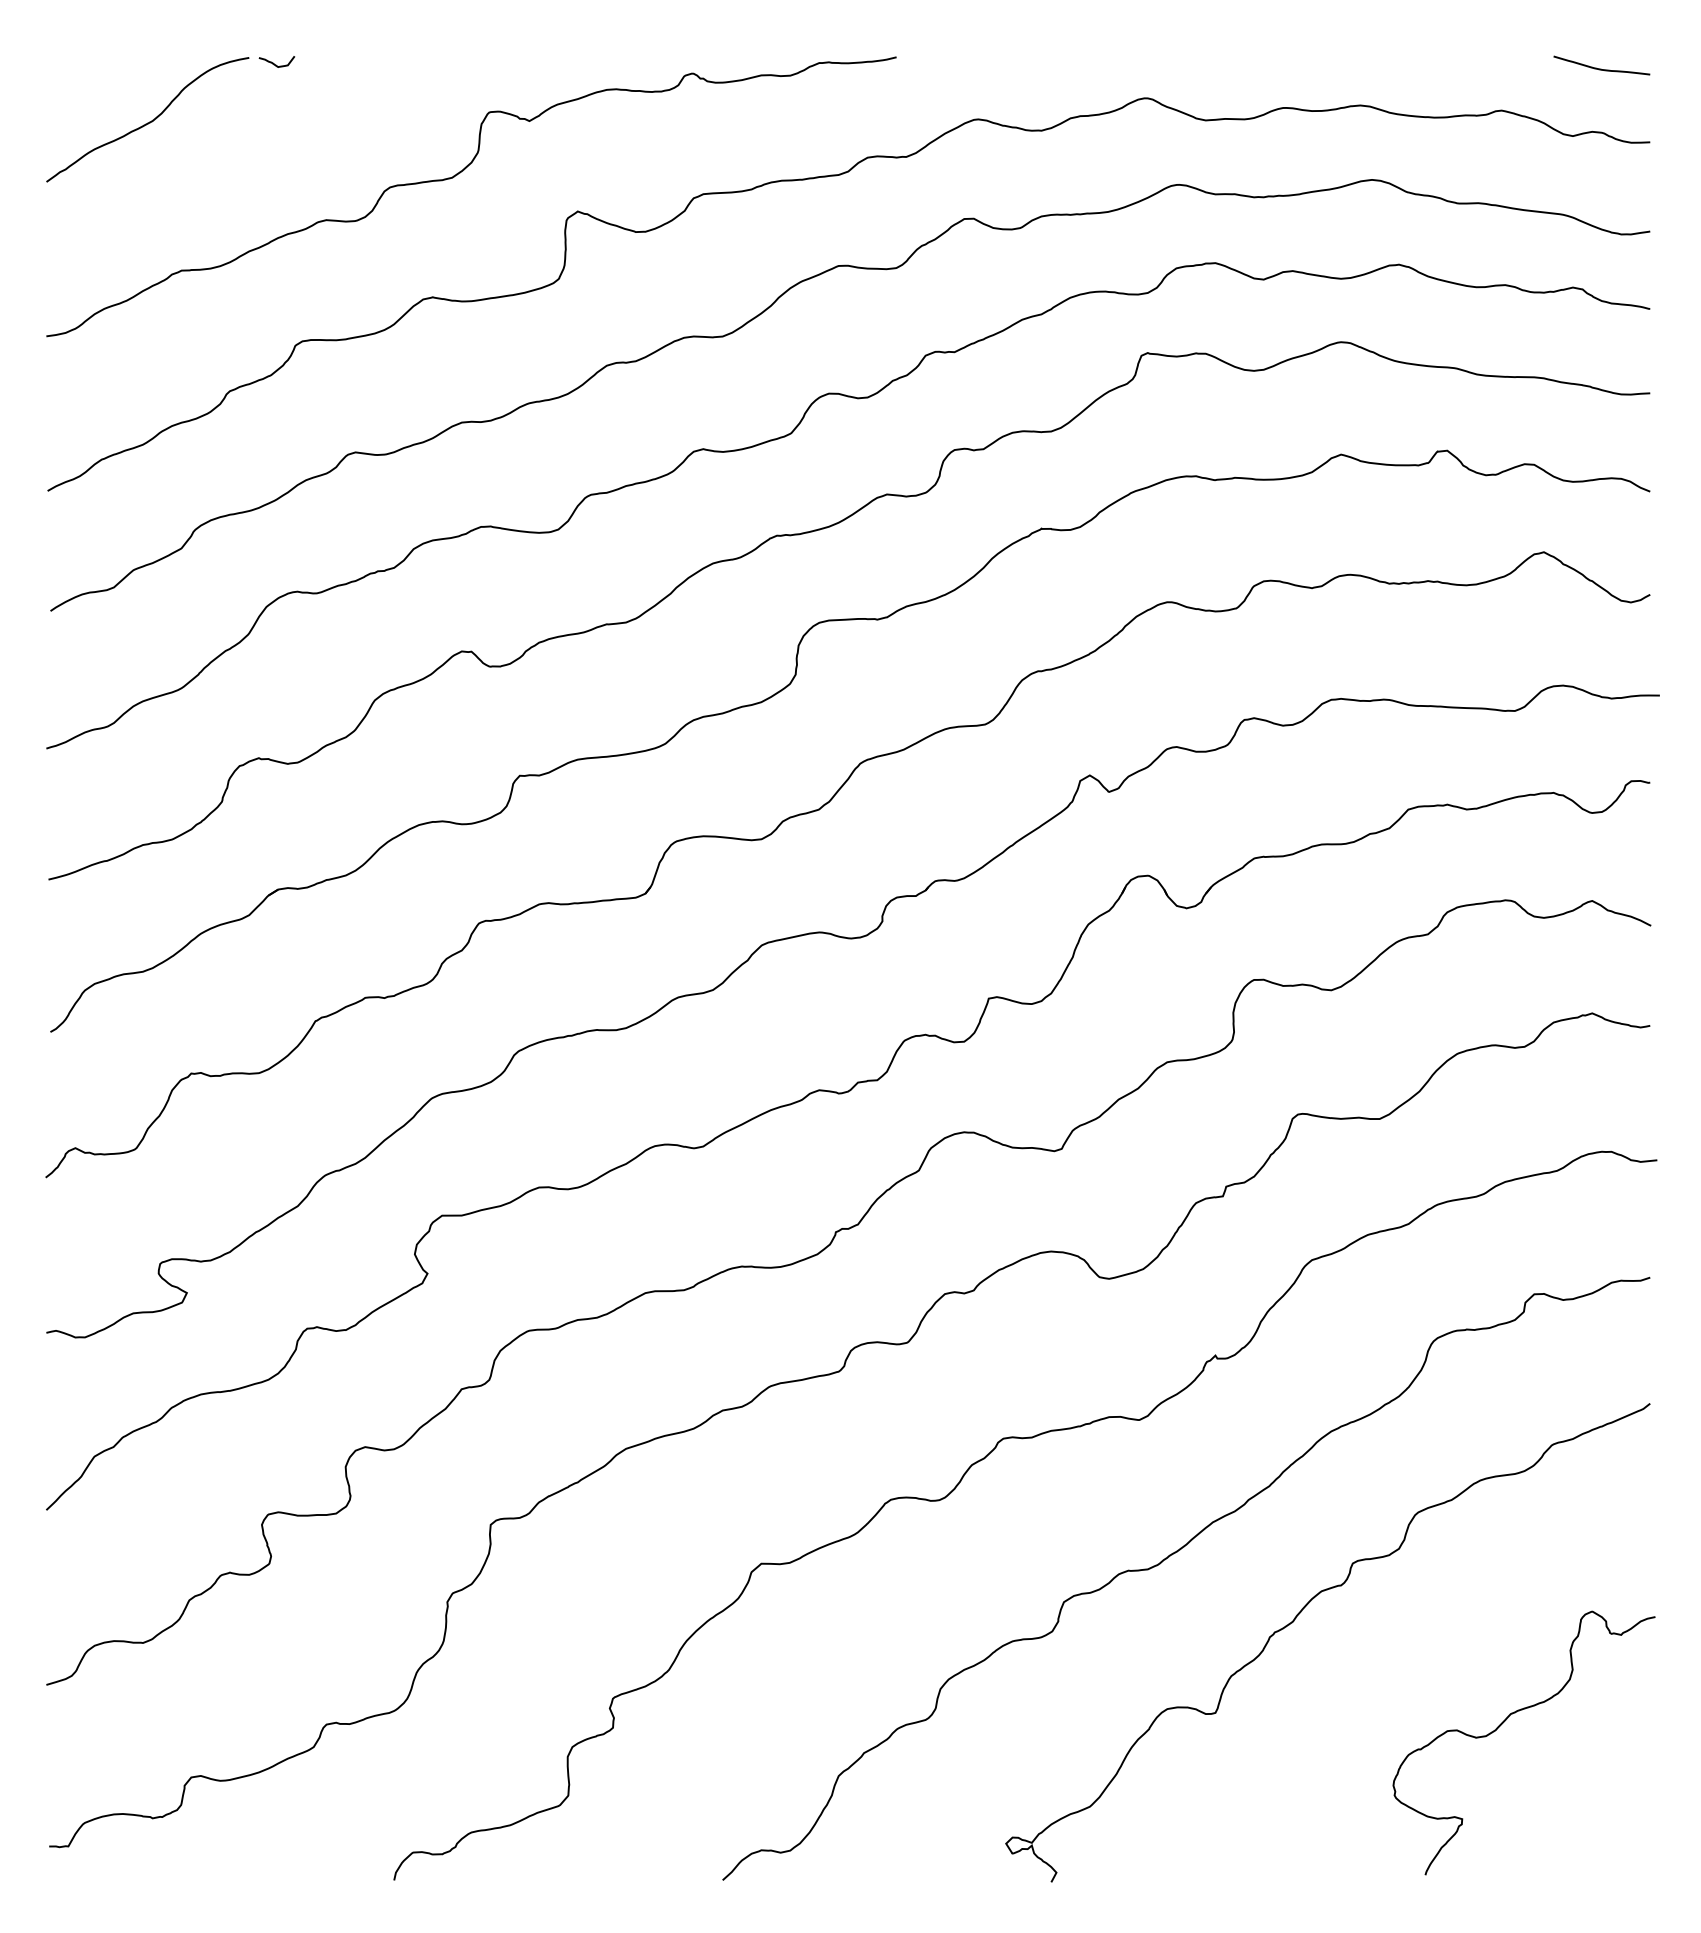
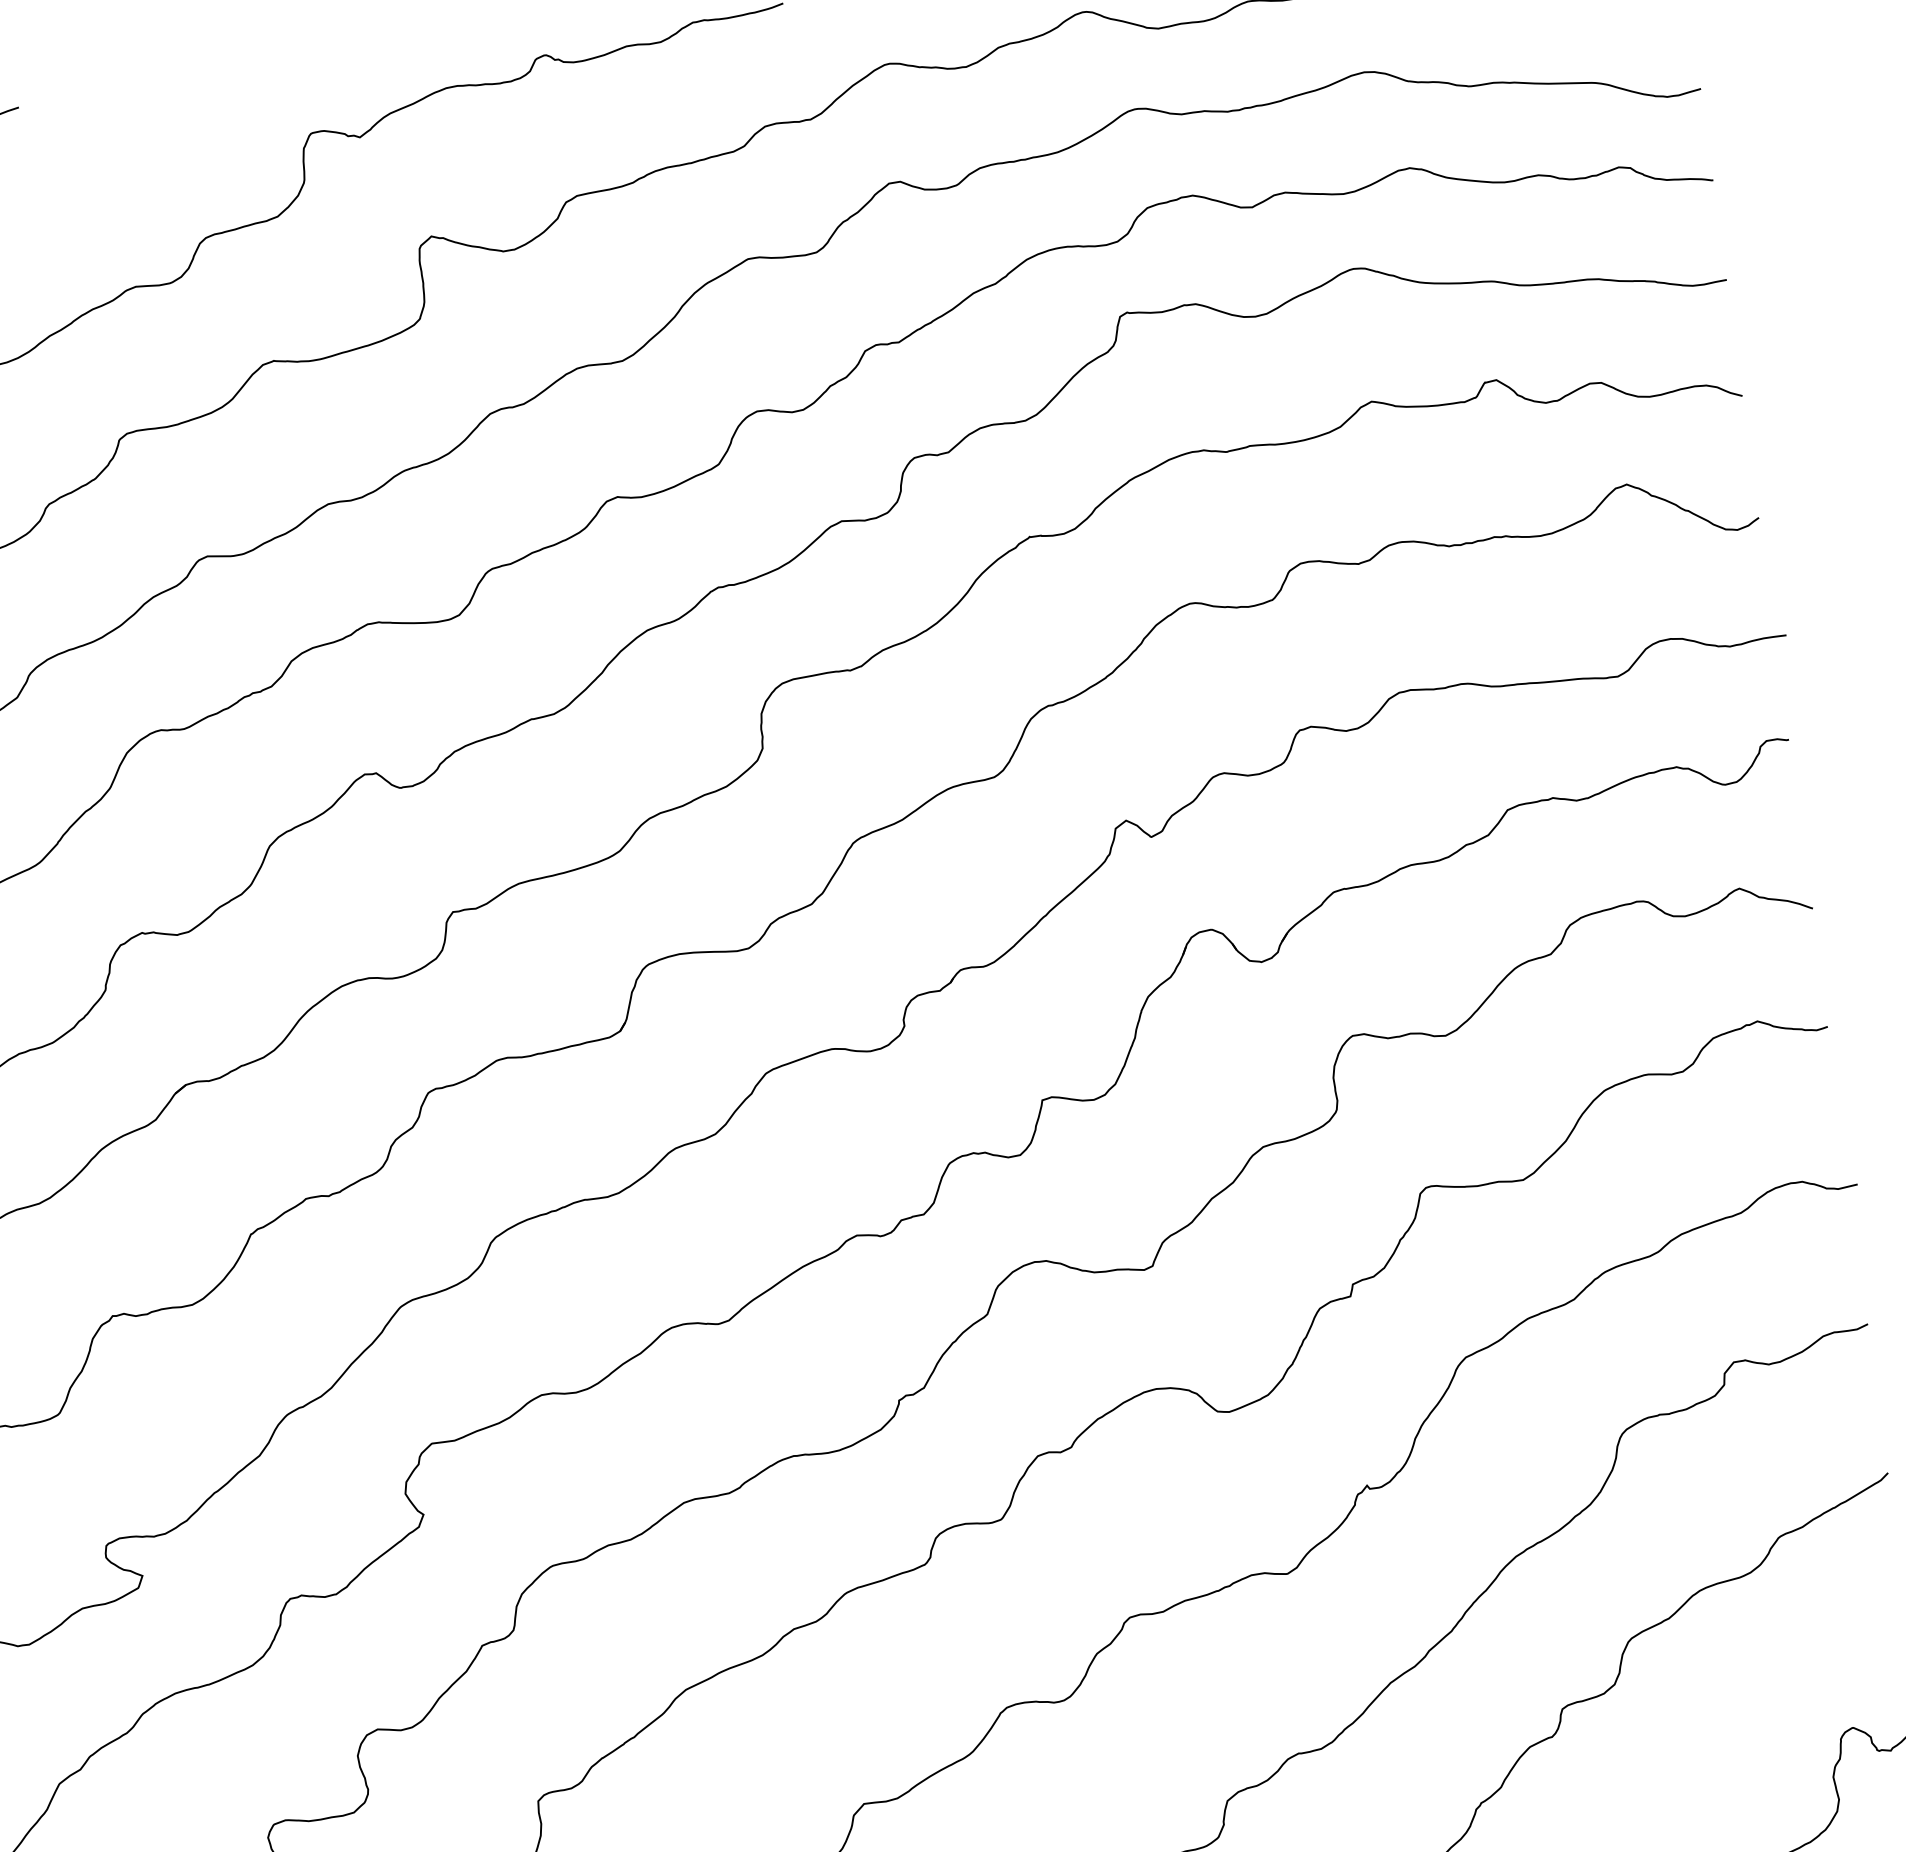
curve: (274, 63) -> (49, 110), removed

